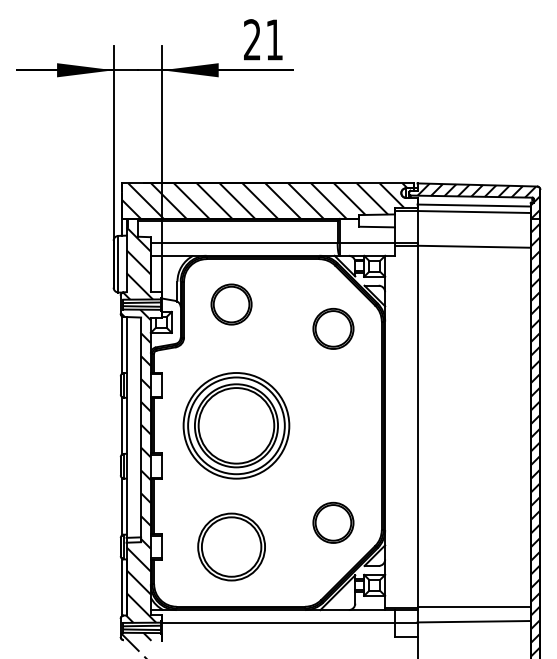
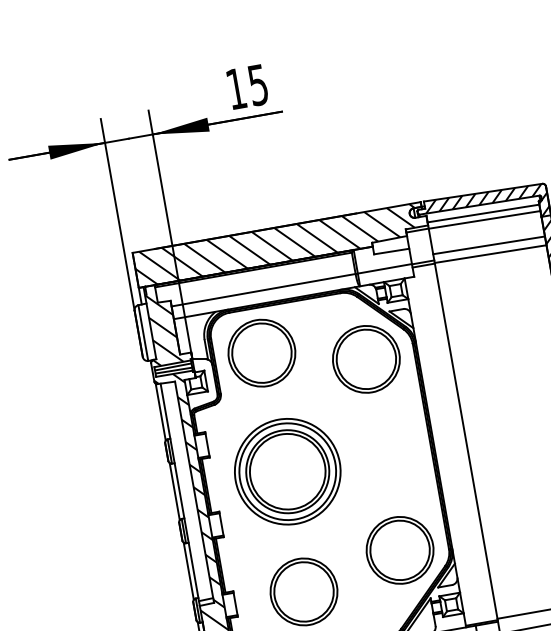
text: (263, 39) -> (247, 86), 21 -> 15
line: (473, 237) -> (488, 245), added
part: (231, 304) -> (261, 353), size x1.67
part: (333, 328) -> (366, 359), size x1.67
part: (333, 522) -> (400, 550), size x1.67

